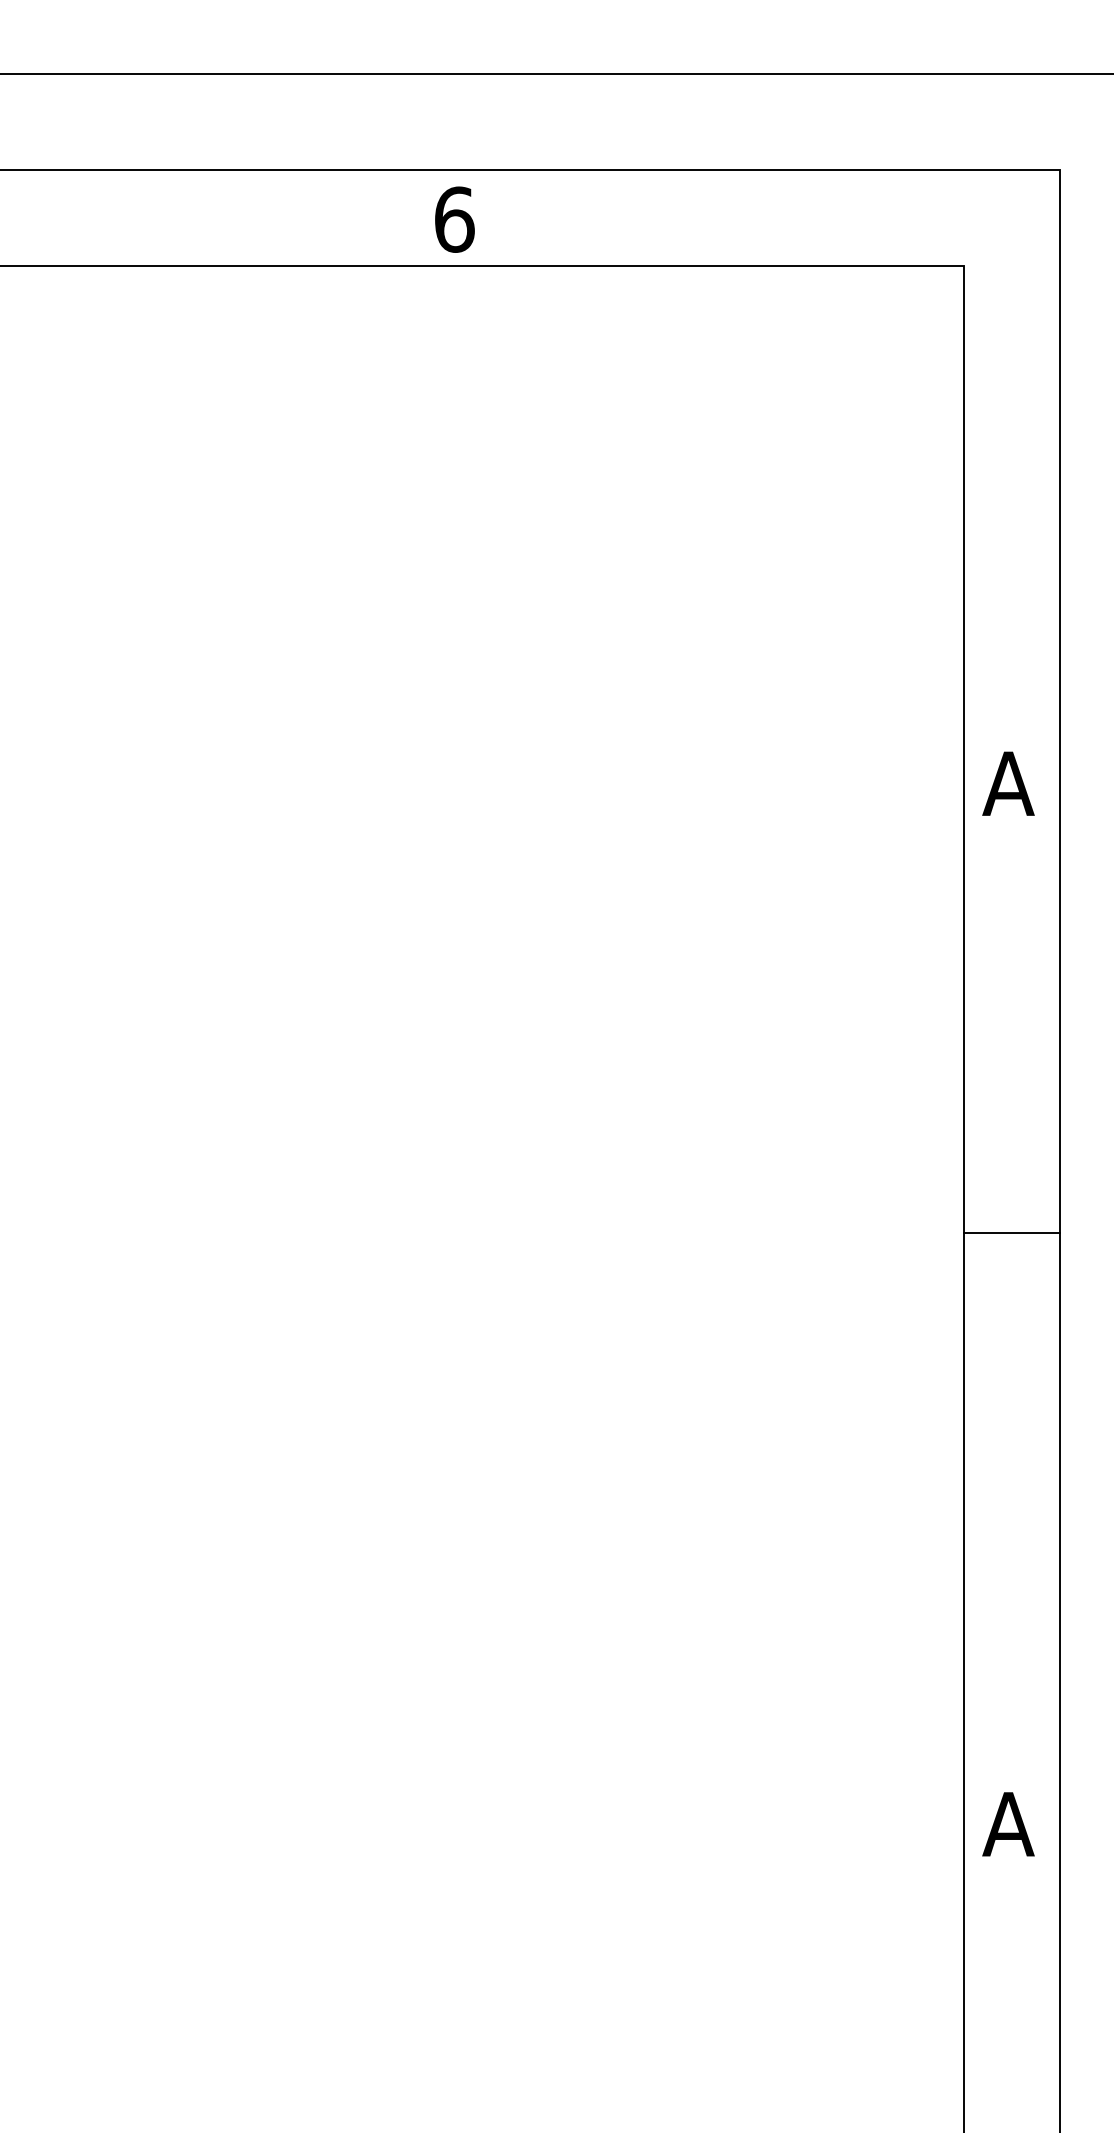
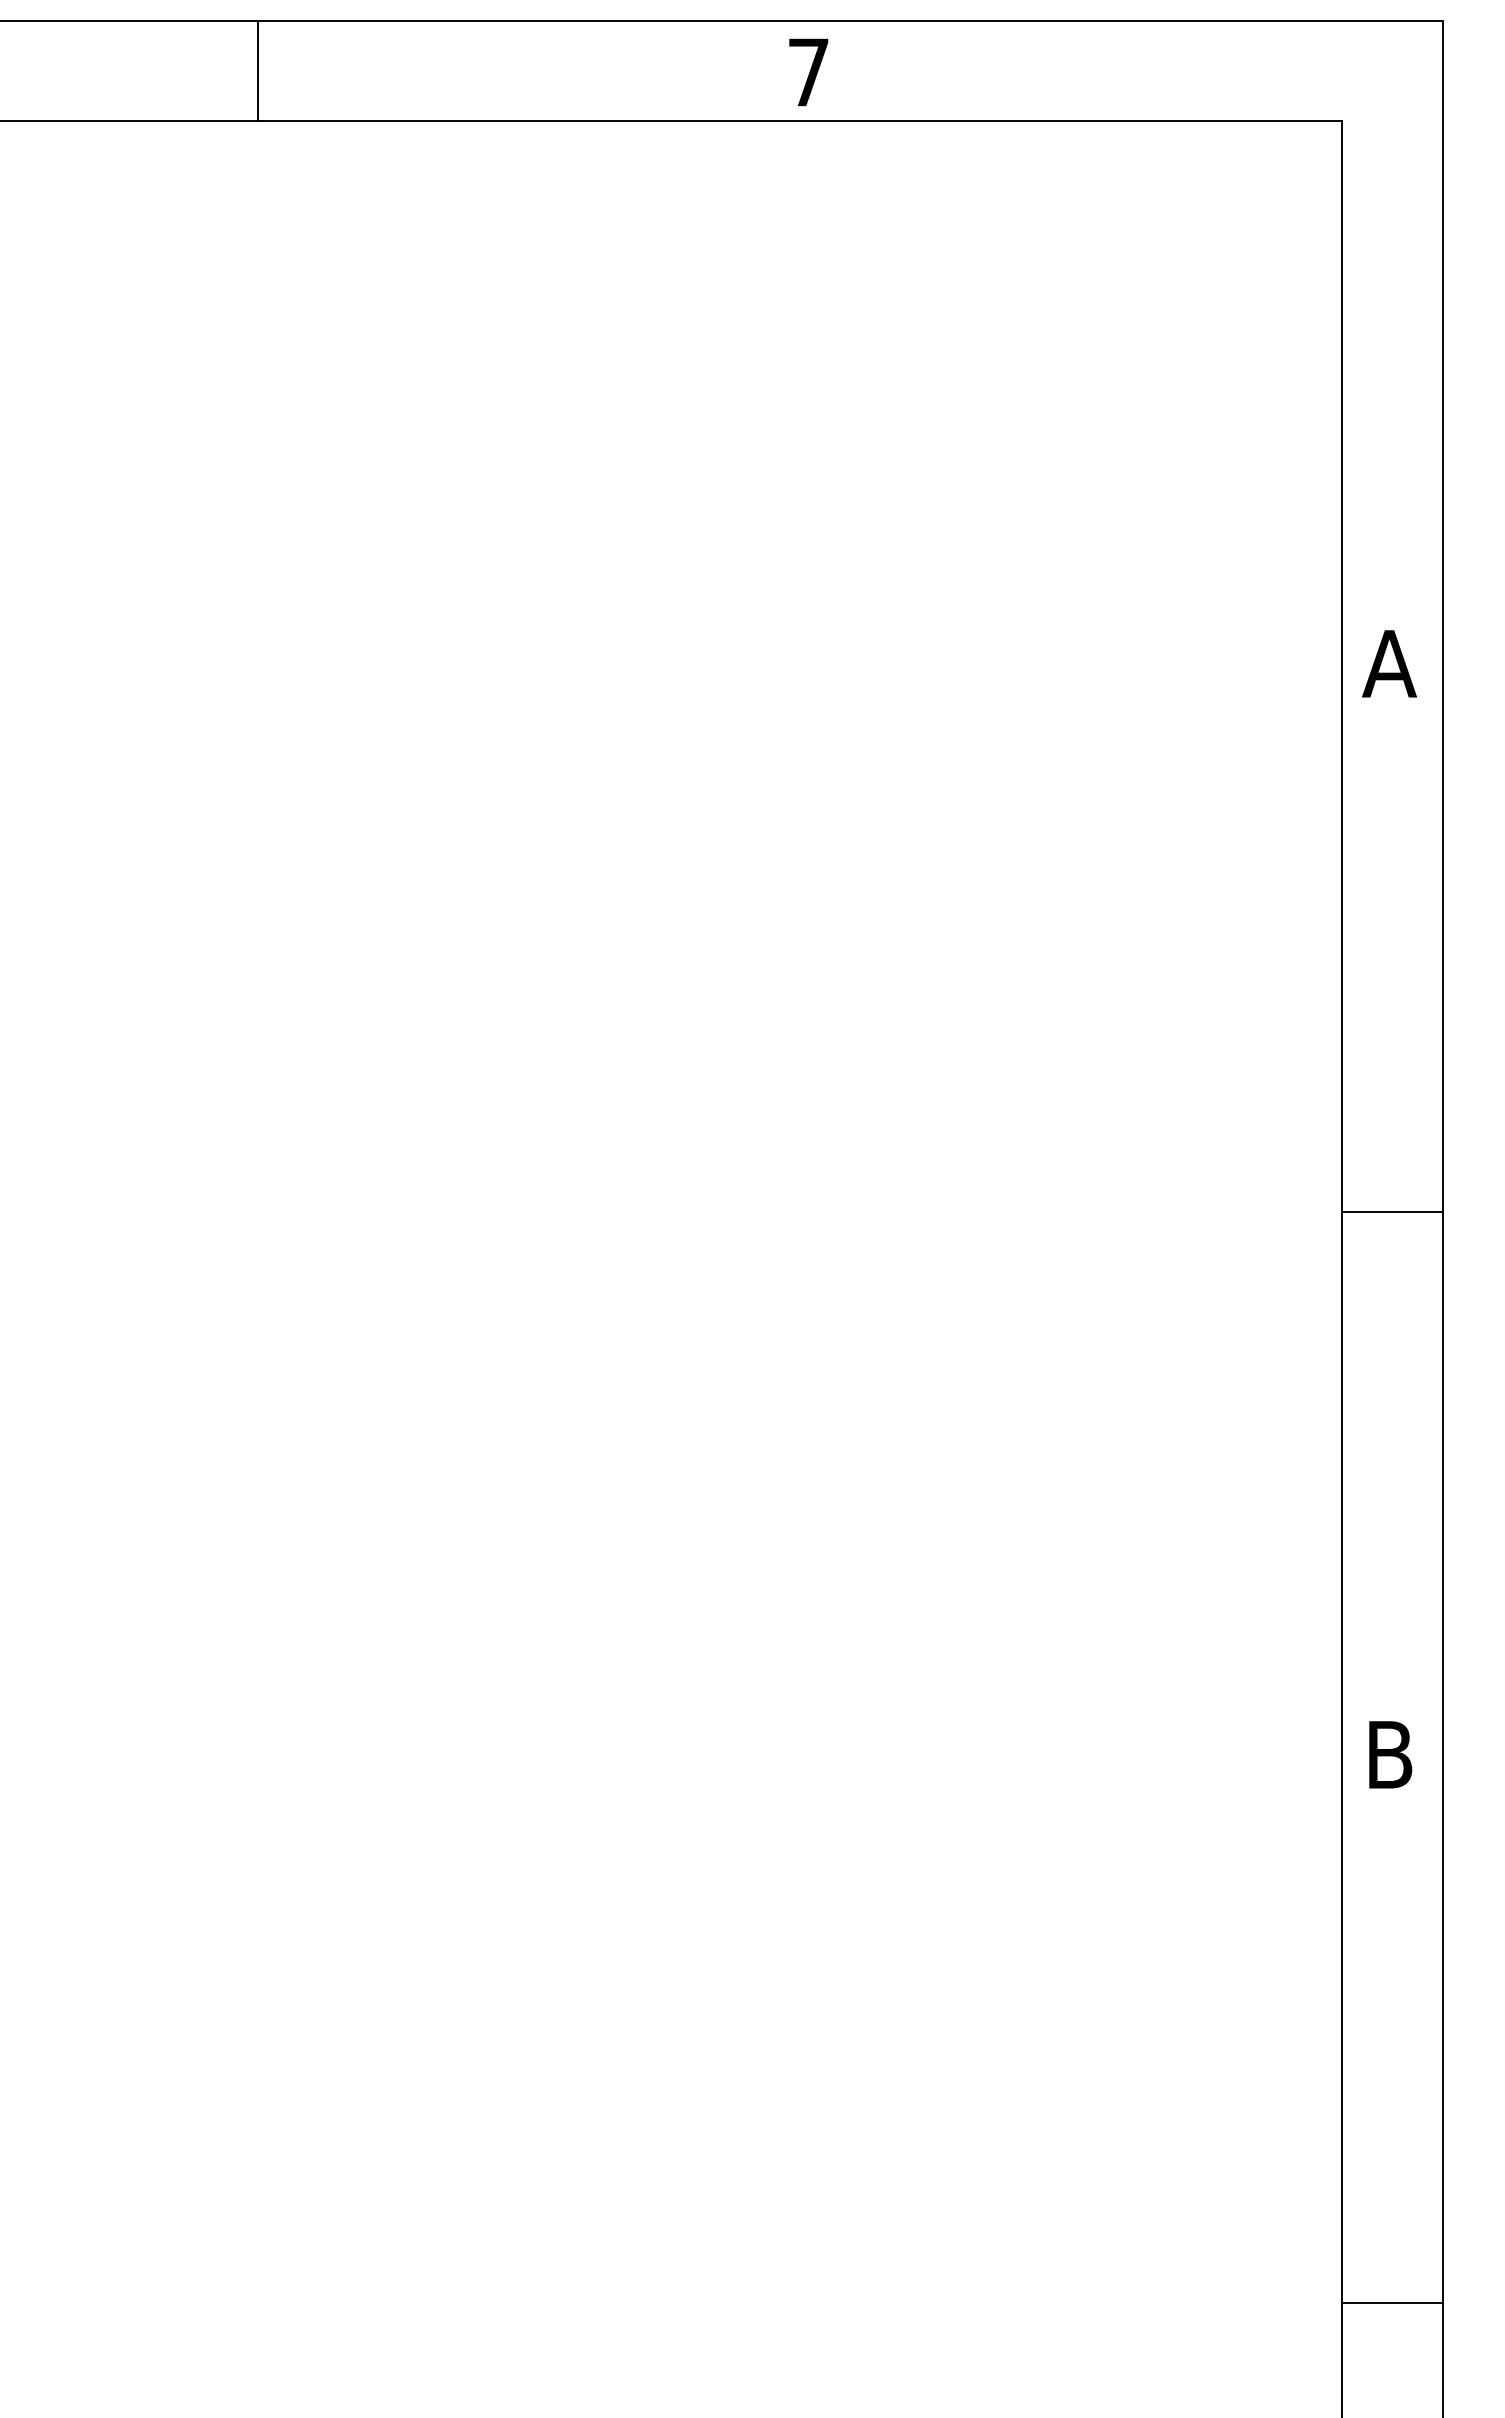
text: (455, 219) -> (809, 72), 6 -> 7
line: (1011, 1232) -> (1392, 1212), moved
text: (1008, 1824) -> (1389, 1754), A -> B

